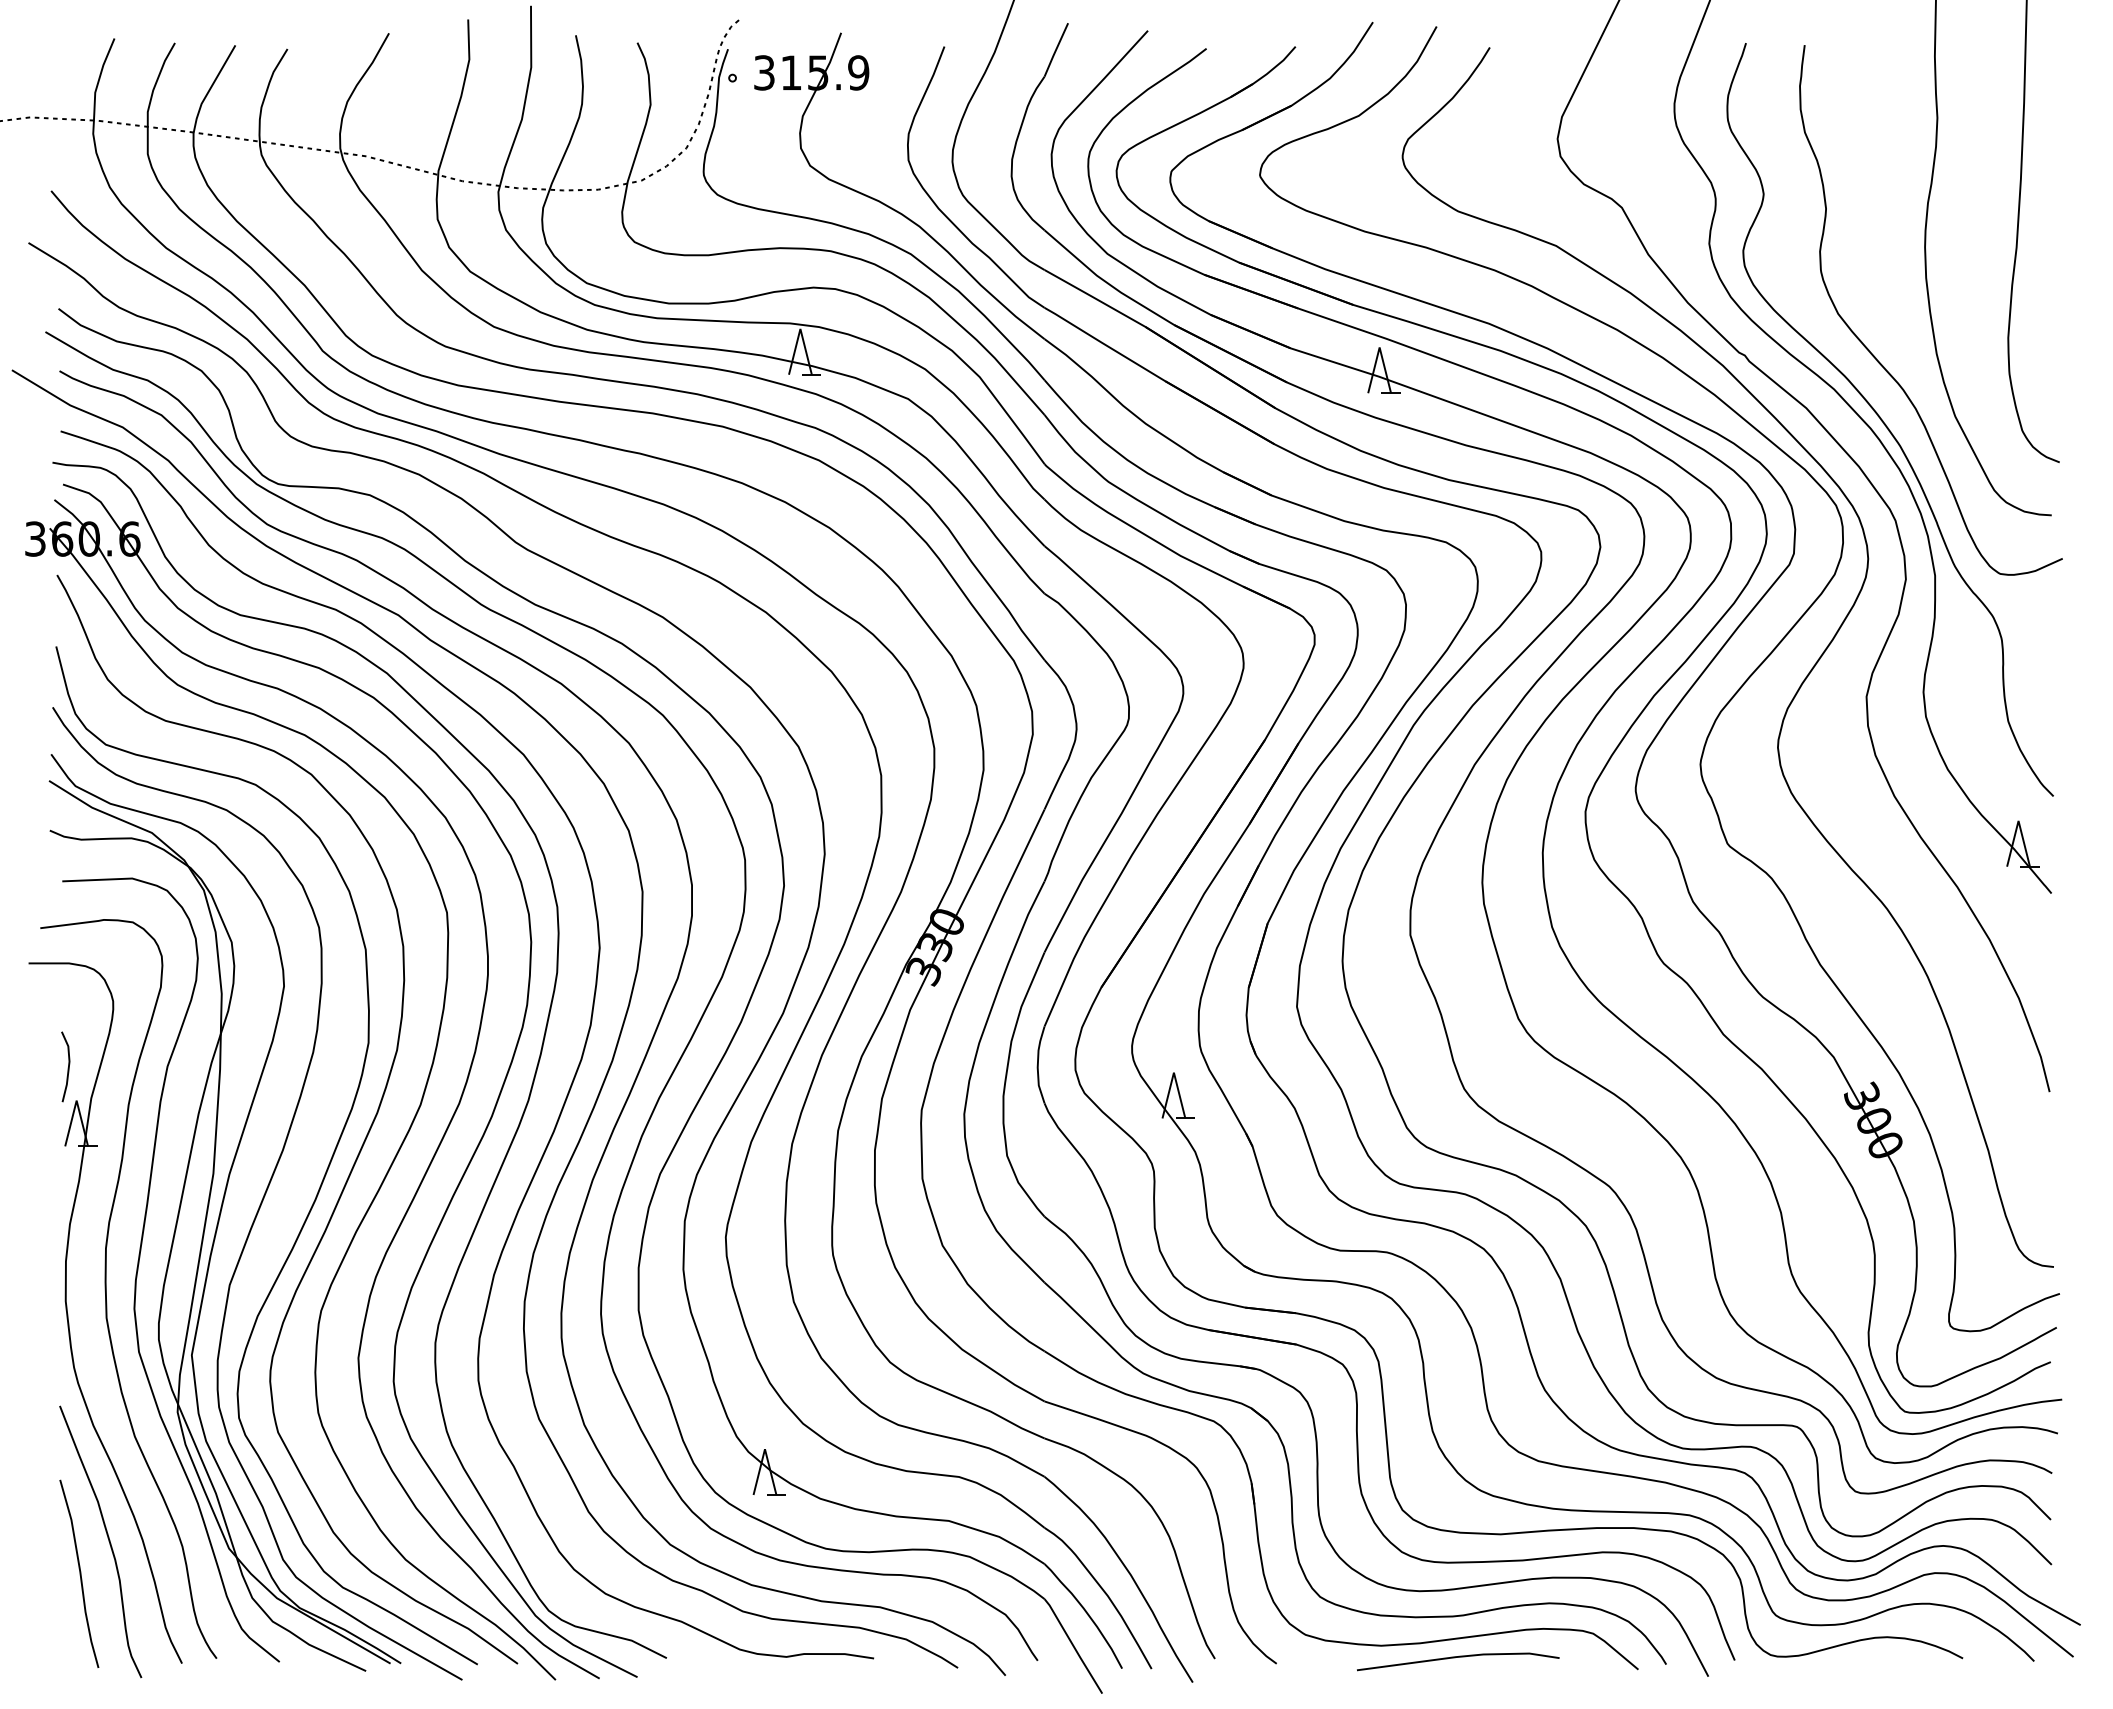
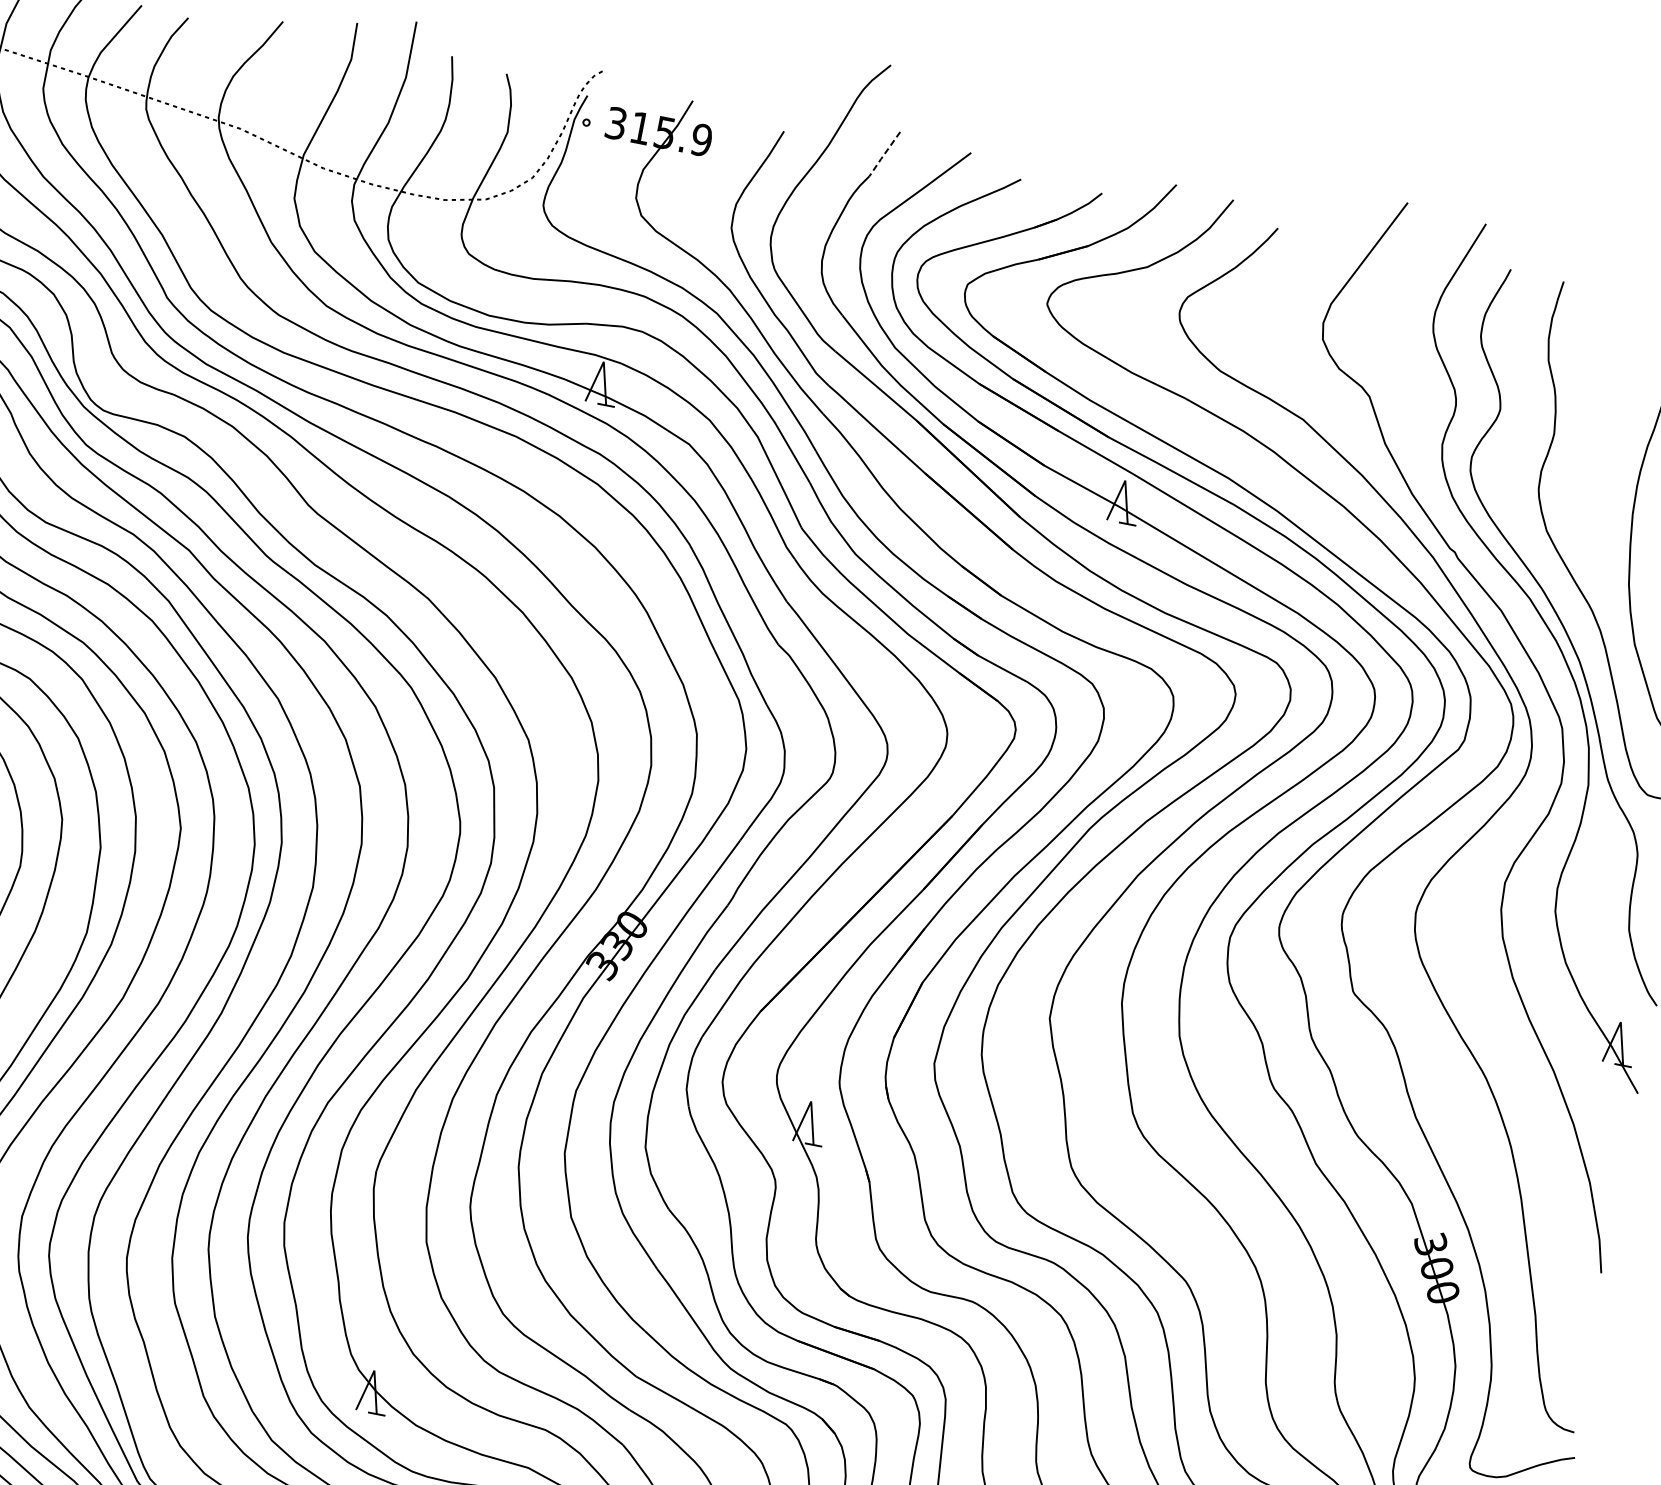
line: (1055, 50) -> (883, 154), solid -> dashed

